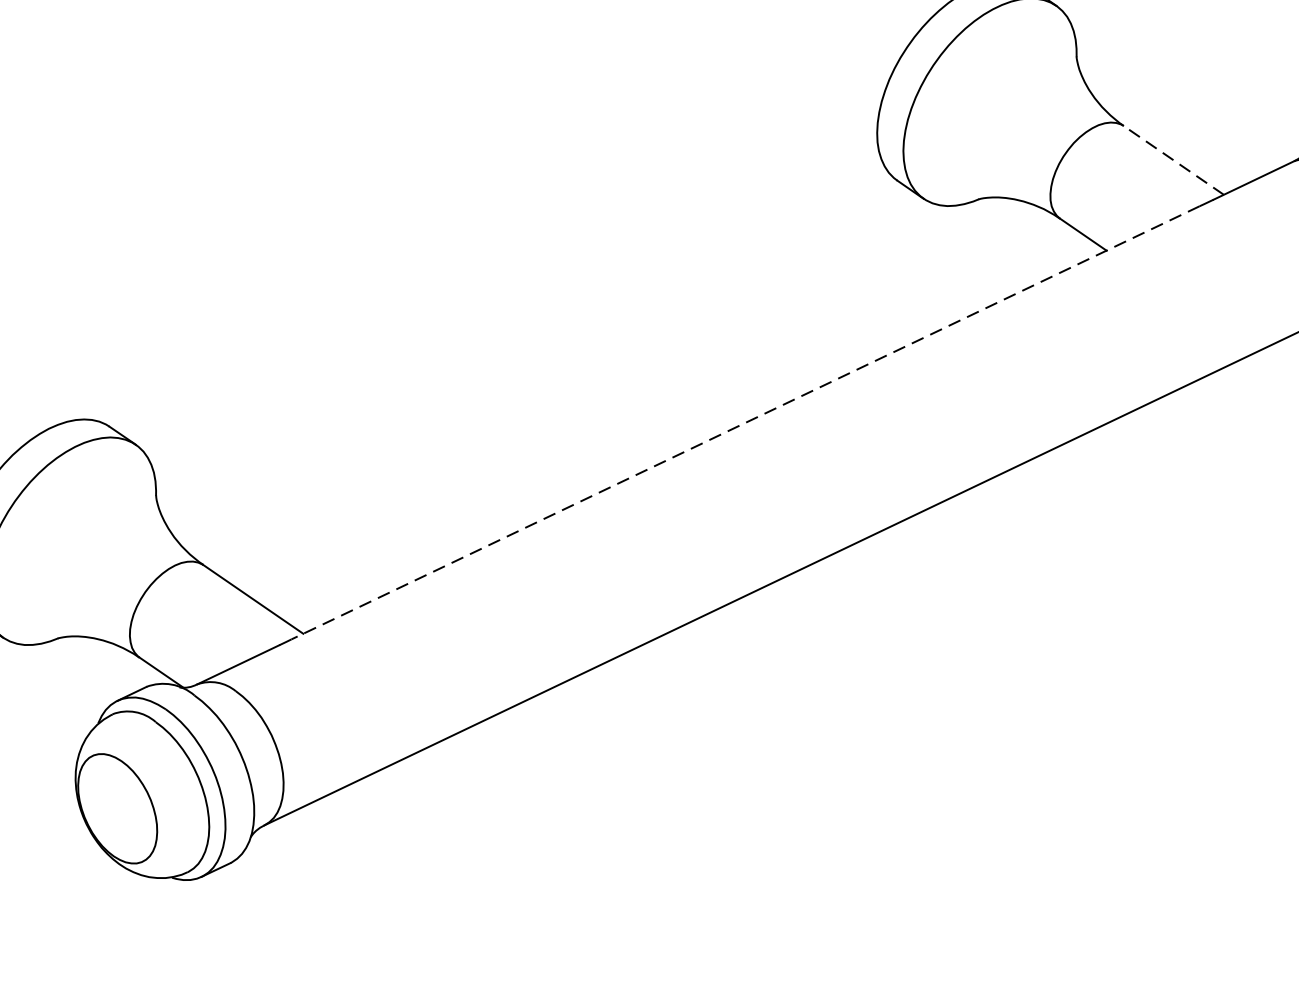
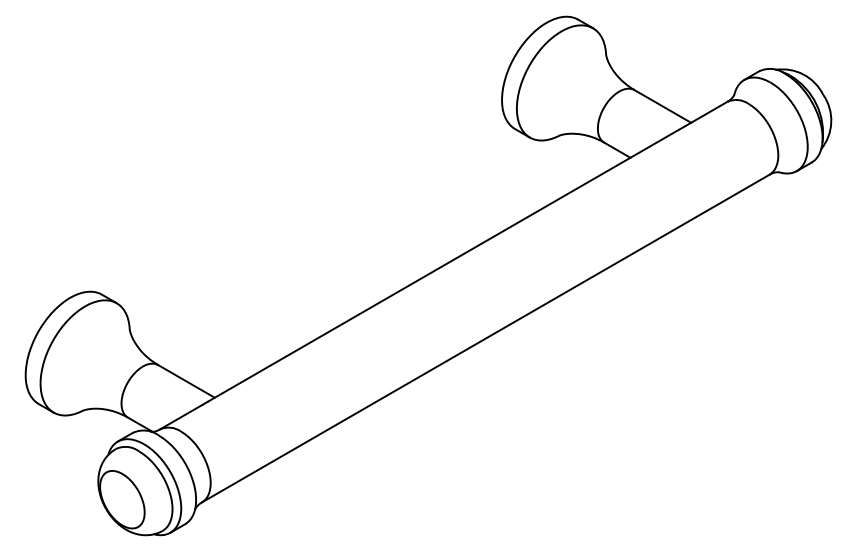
line: (1173, 160) -> (662, 106), dashed -> solid
line: (745, 422) -> (443, 265), dashed -> solid

